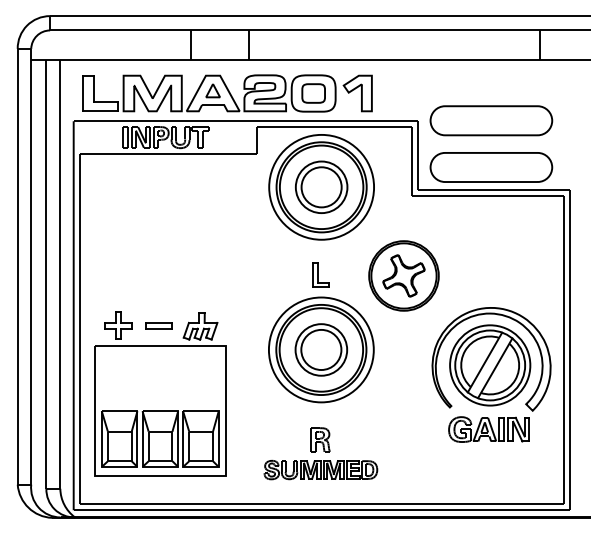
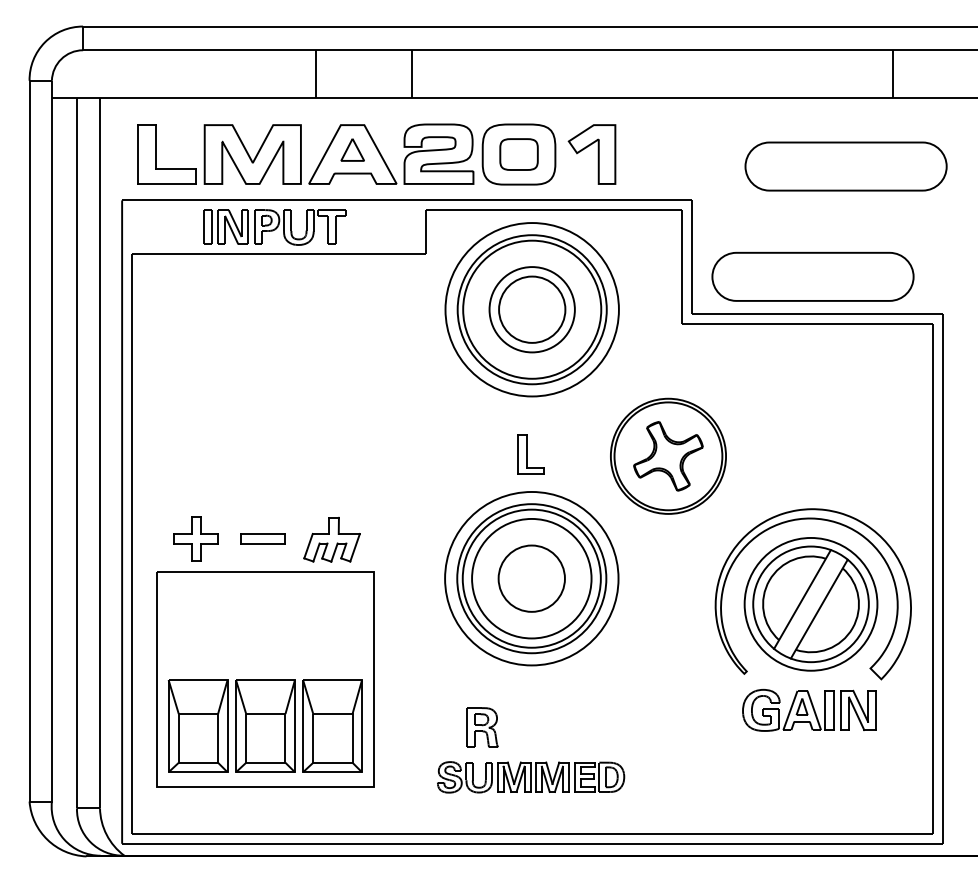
part: (491, 120) -> (846, 166), moved
circle: (321, 349) -> (532, 577), size x1.4
part: (320, 439) -> (482, 726), moved

